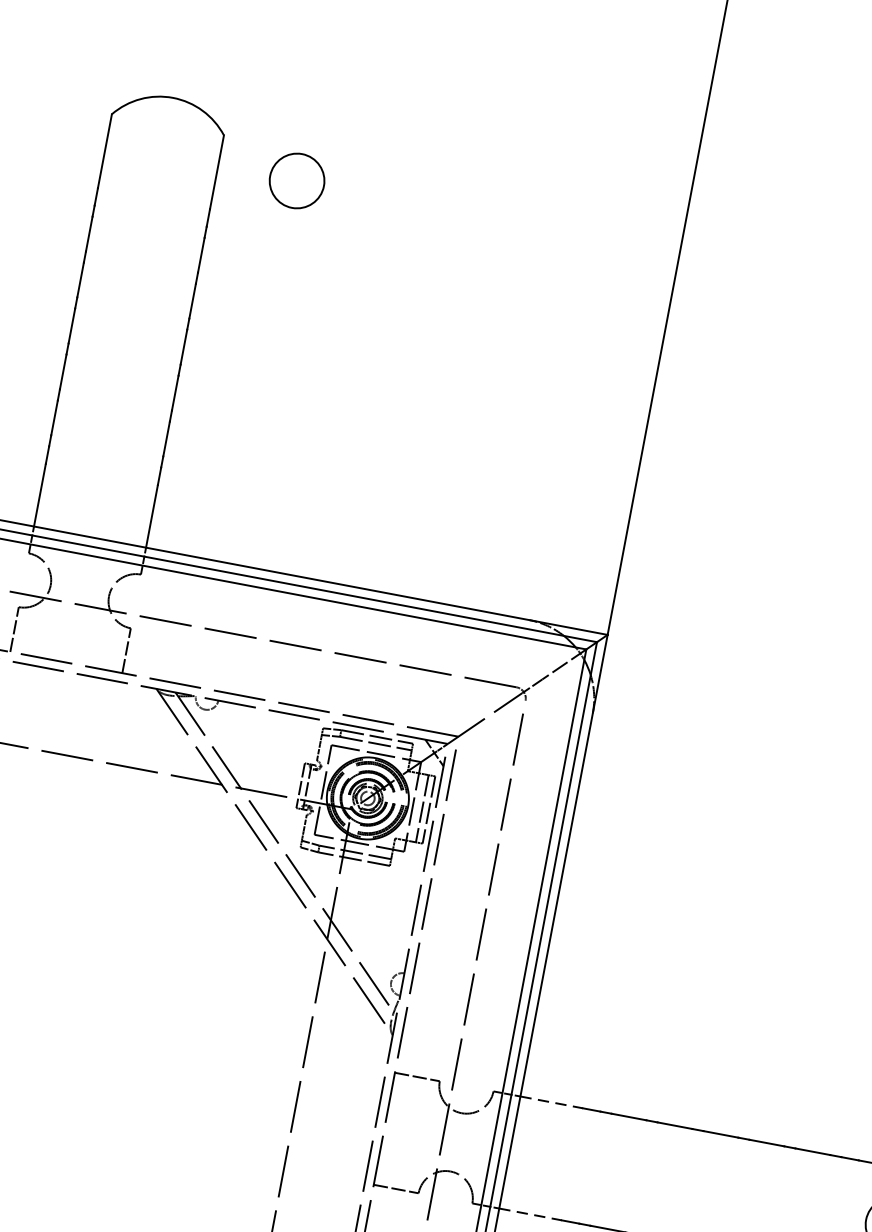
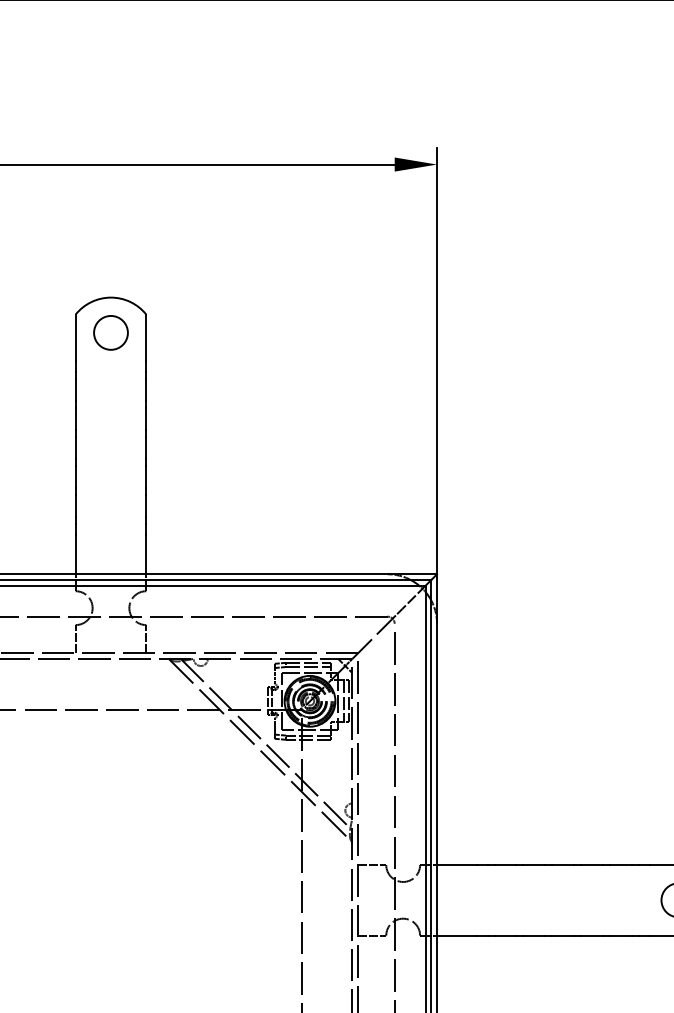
circle: (296, 180) -> (110, 332), moved
line: (551, 1103) -> (456, 865), dashed -> solid
line: (530, 1214) -> (456, 935), dashed -> solid

